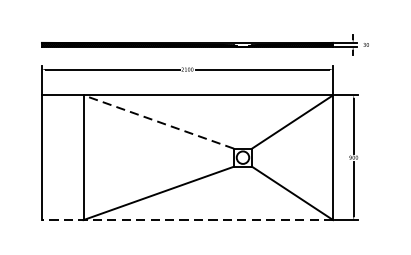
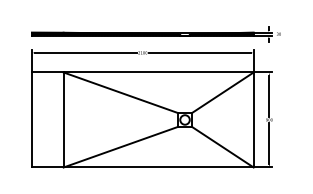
line: (158, 121) -> (120, 92), dashed -> solid
line: (187, 220) -> (142, 167), dashed -> solid

